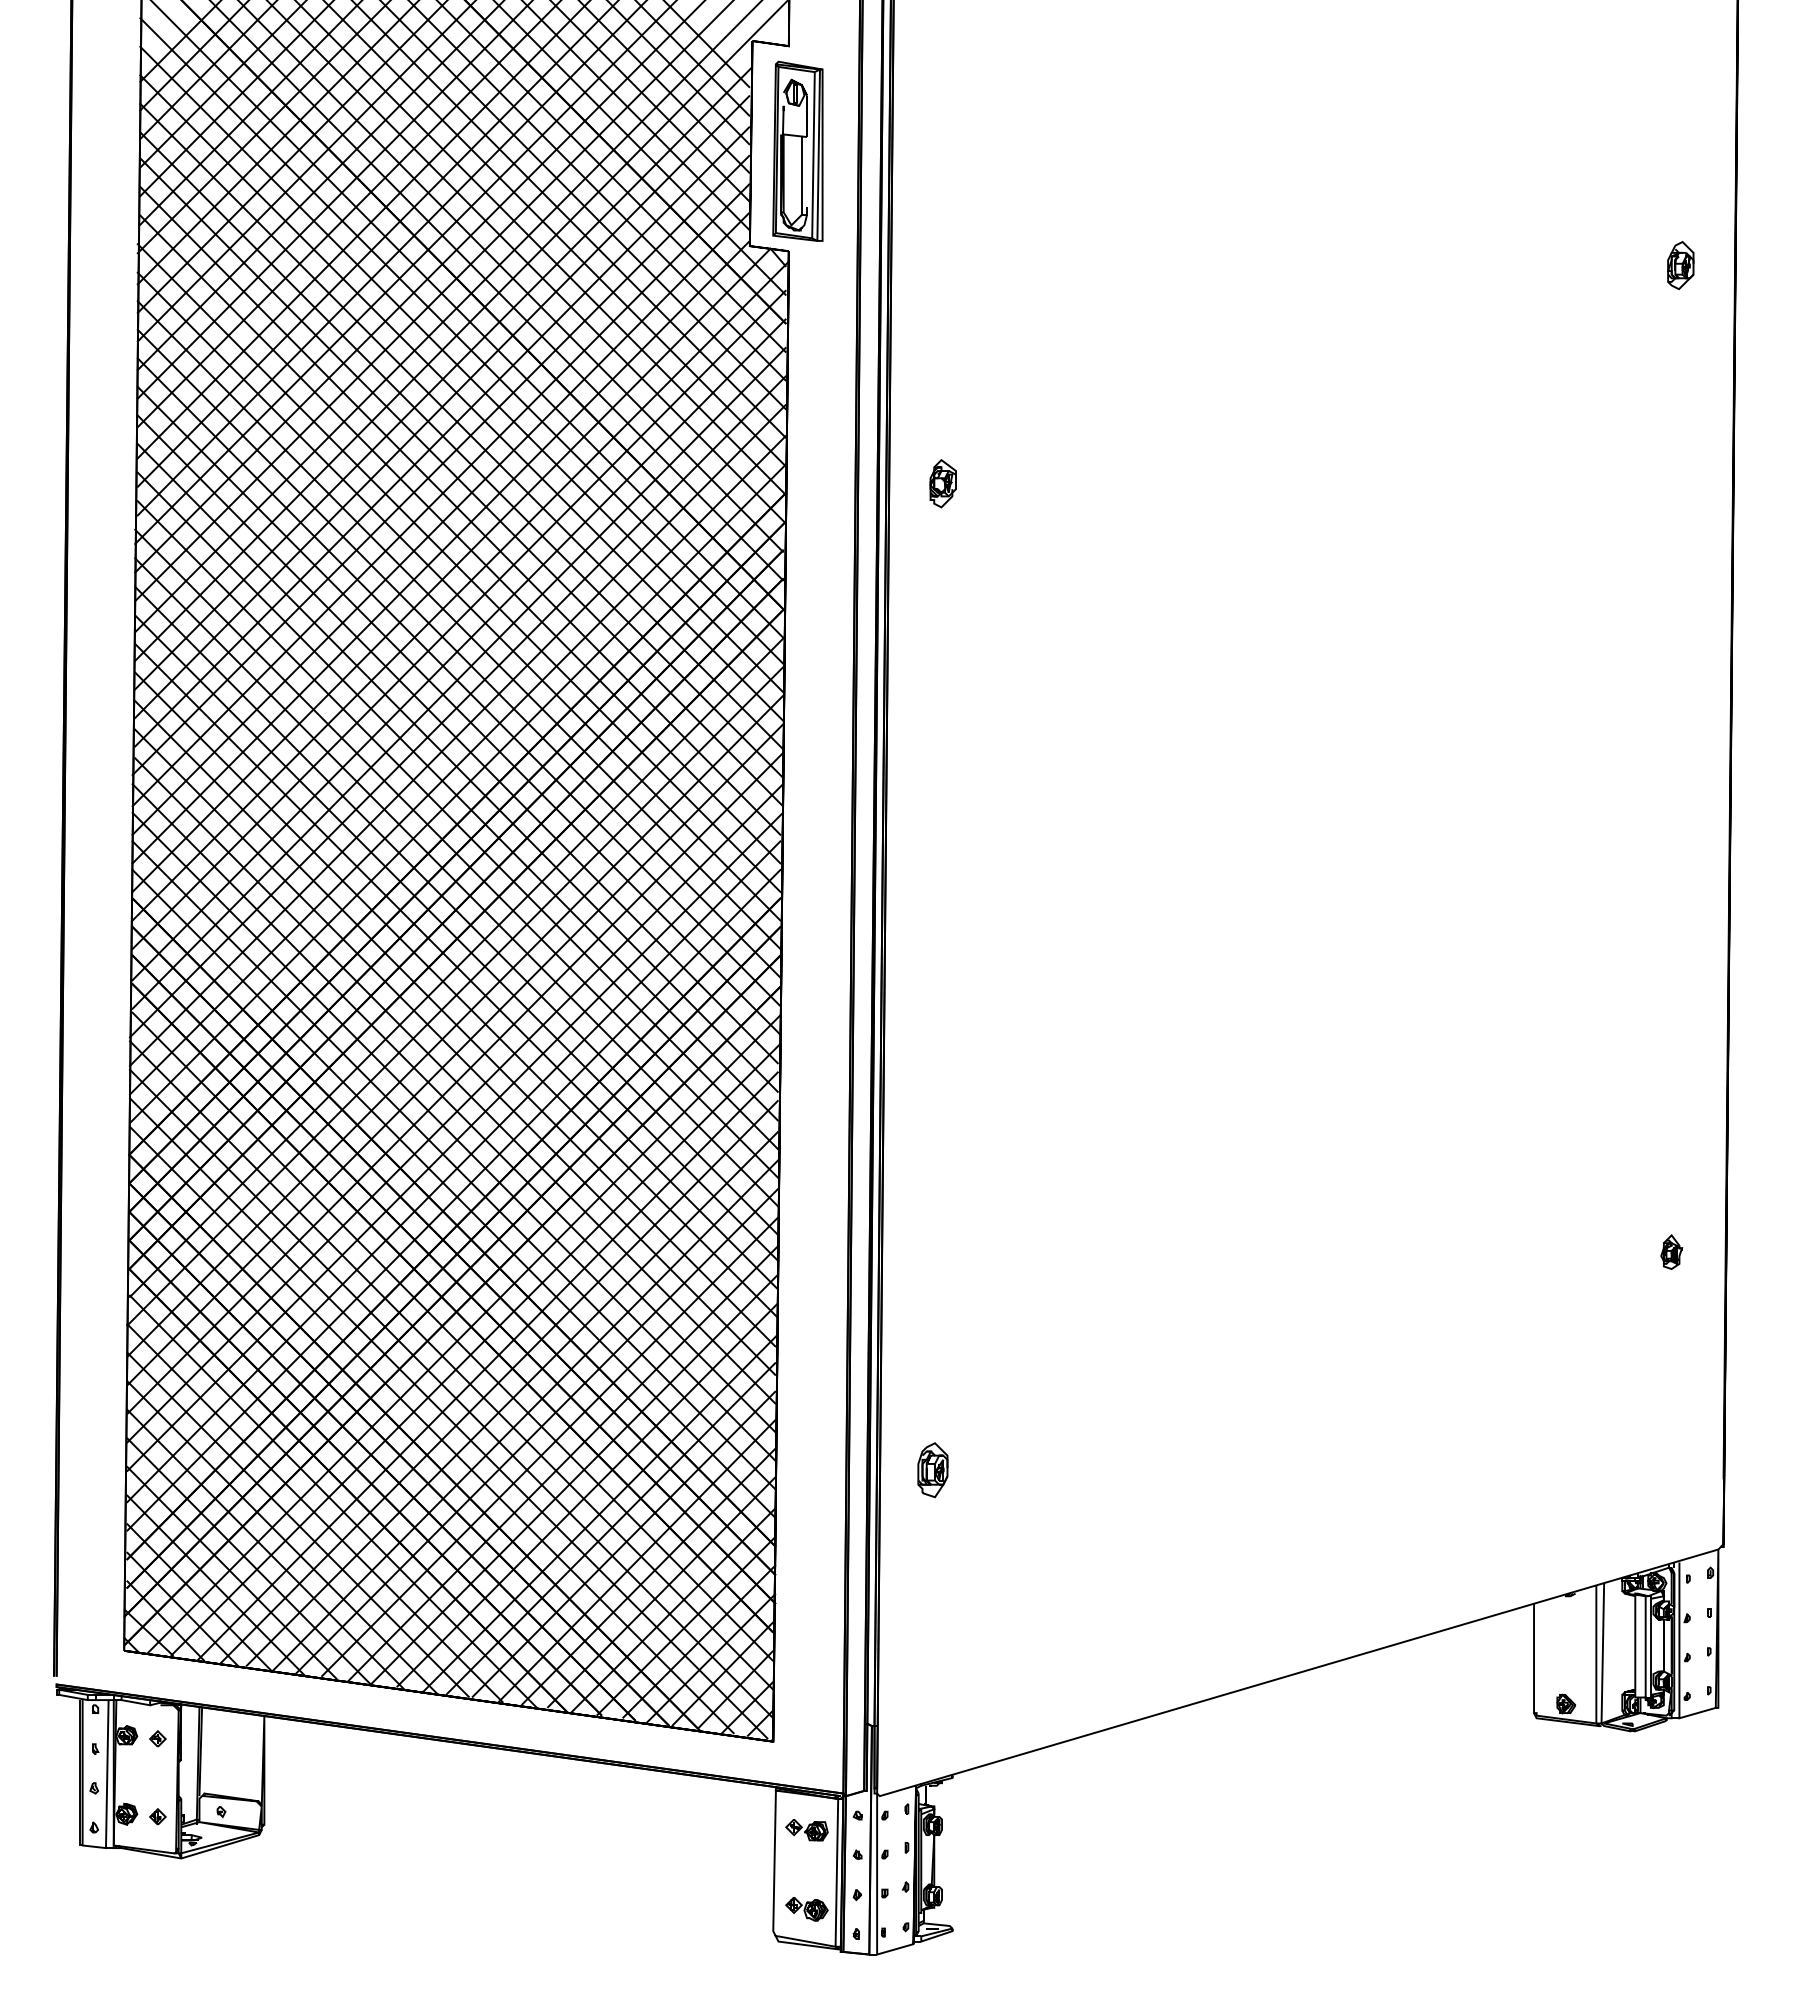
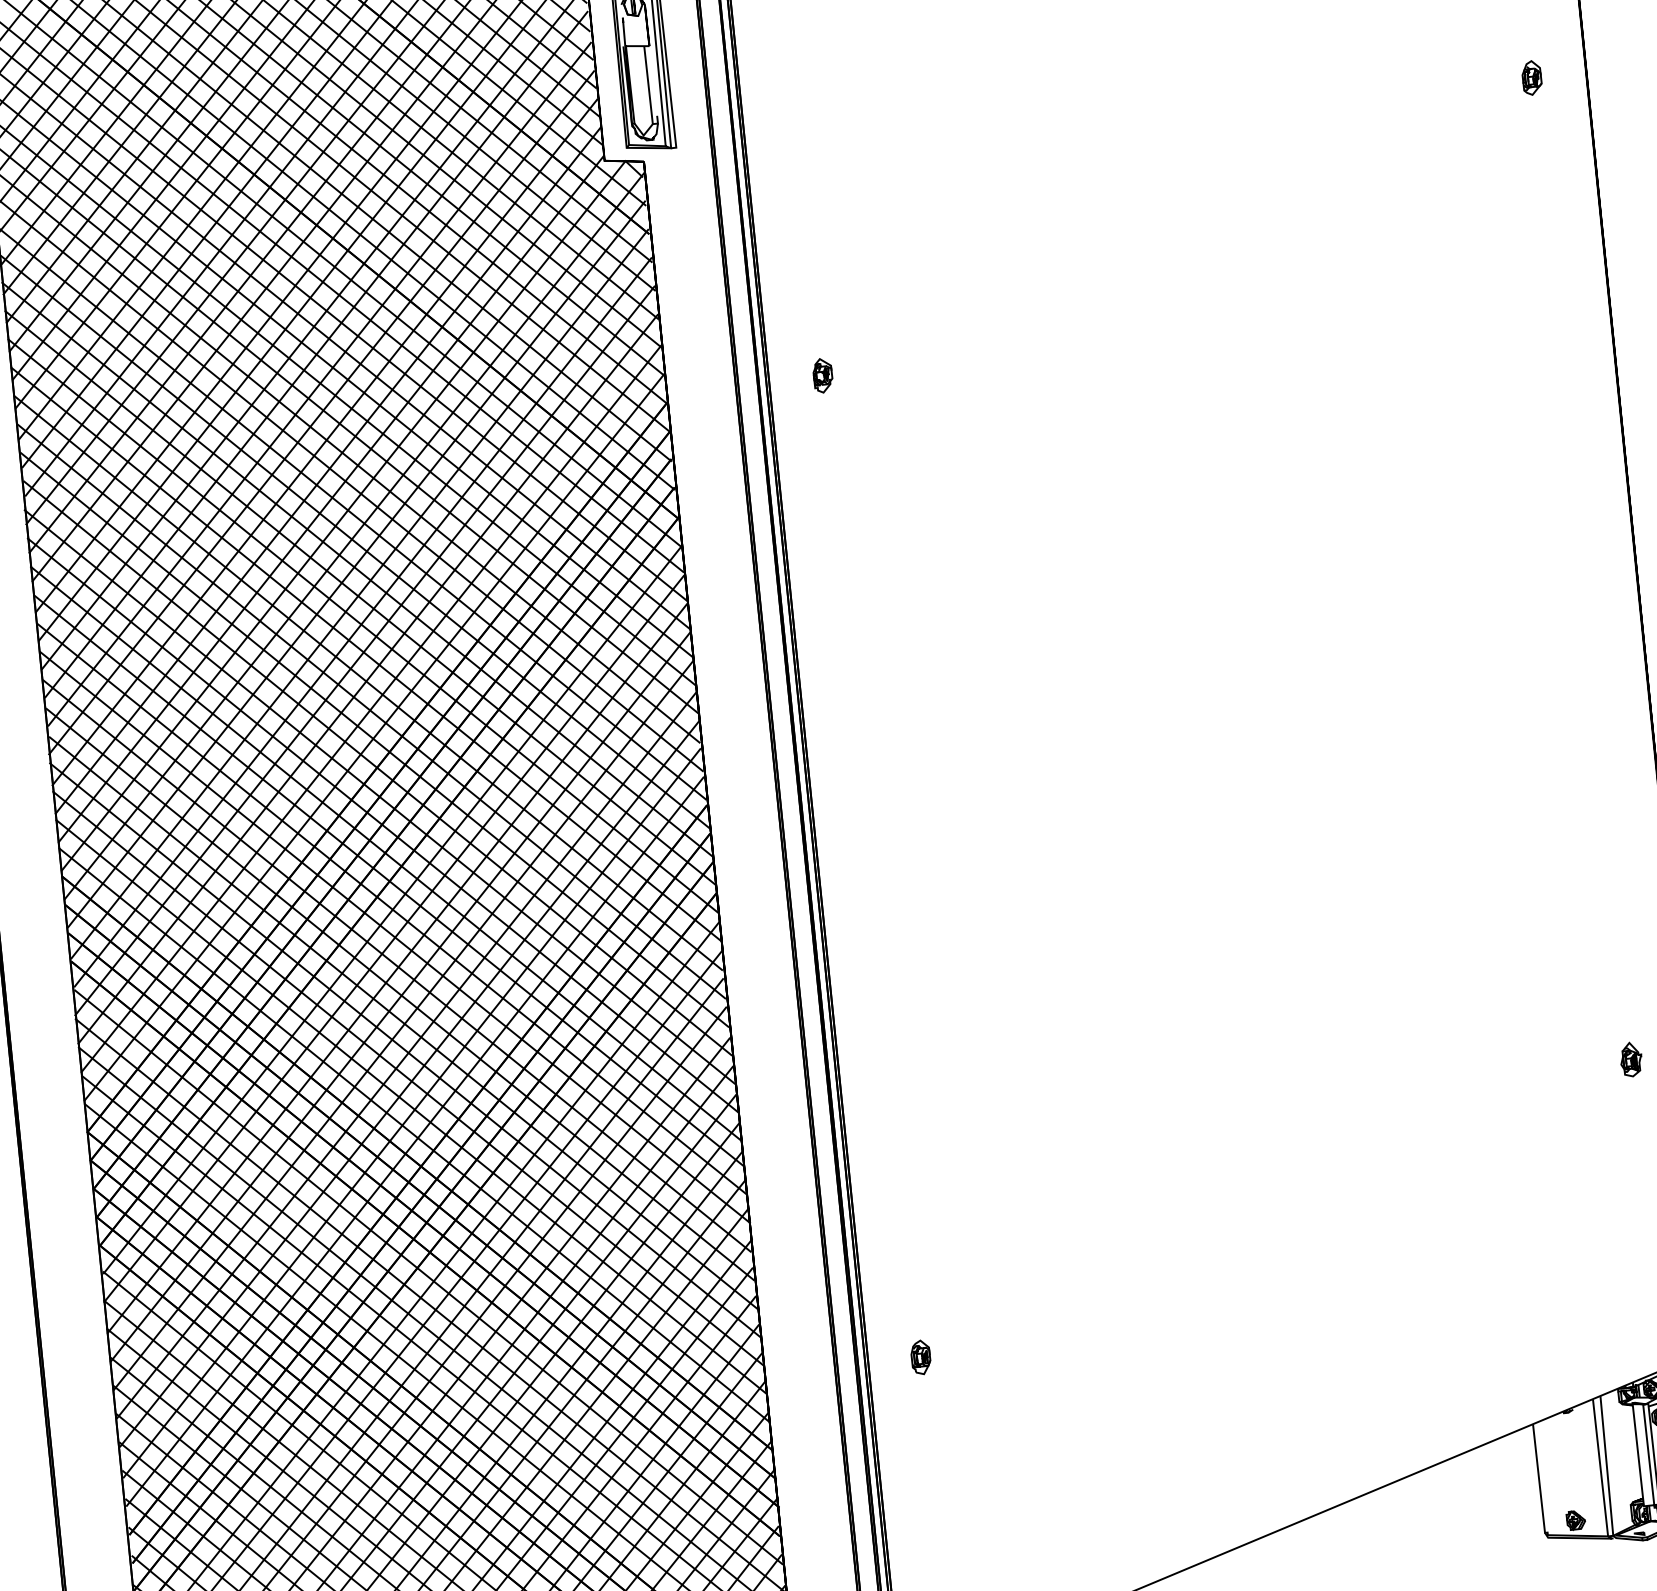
part: (1680, 265) -> (1531, 77), size x0.71
part: (943, 483) -> (823, 375), size x0.71
part: (932, 1470) -> (920, 1357), size x0.62

